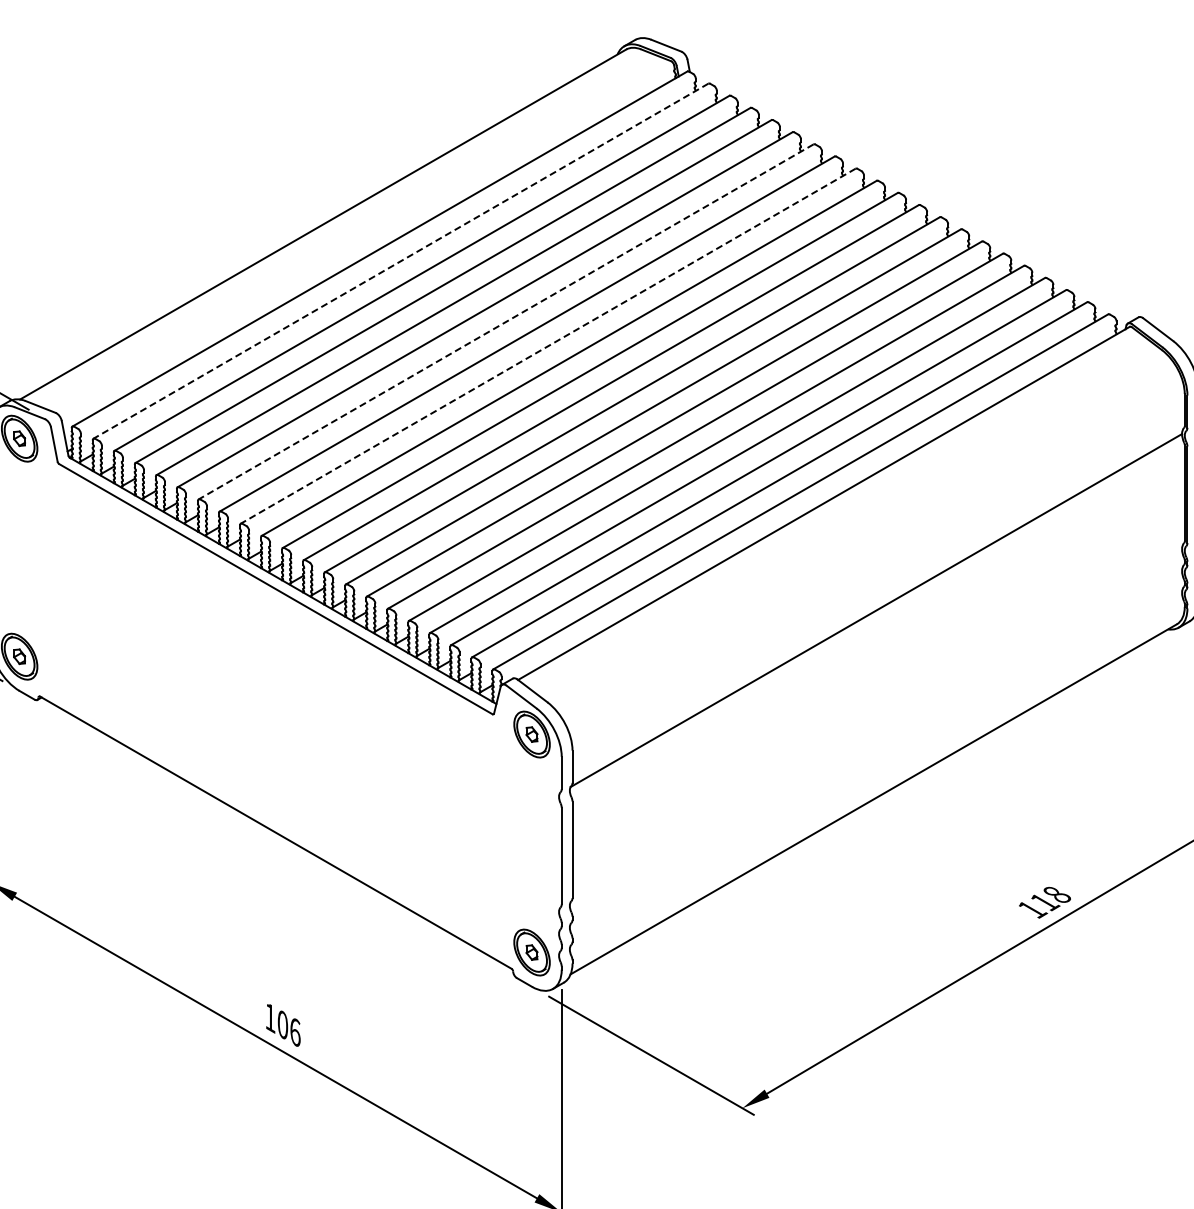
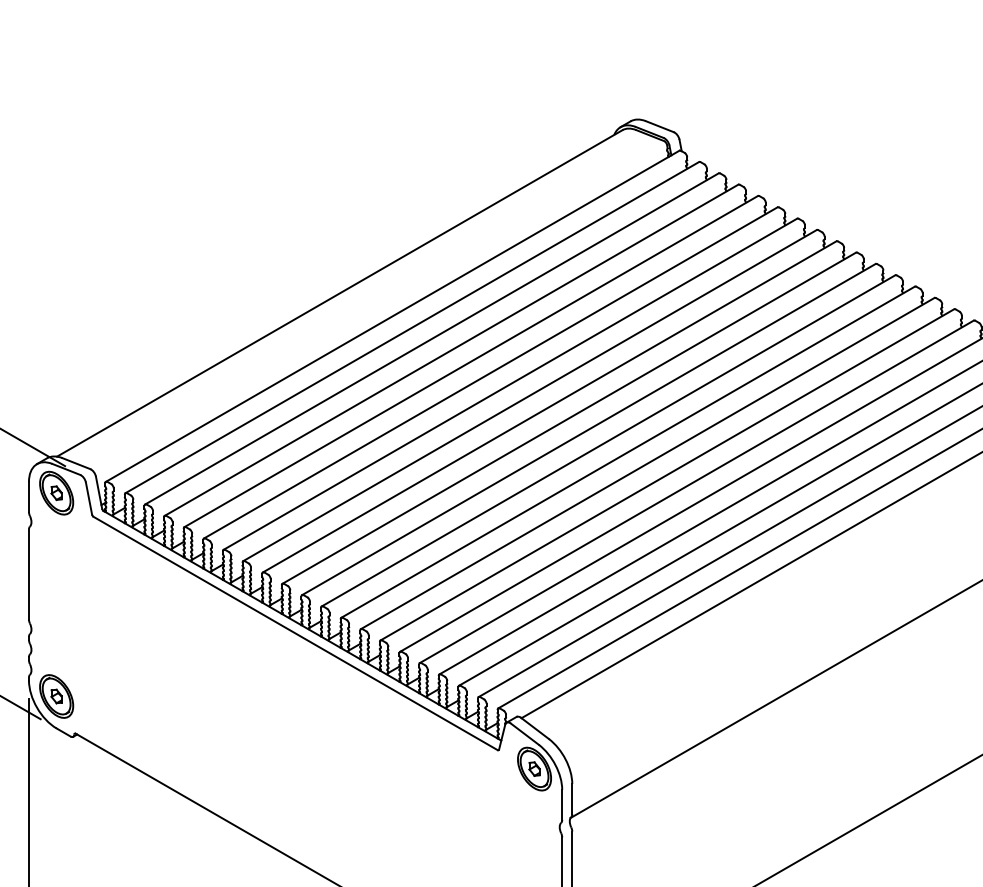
line: (400, 261) -> (411, 327), dashed -> solid
line: (505, 322) -> (509, 384), dashed -> solid
line: (547, 346) -> (548, 407), dashed -> solid

